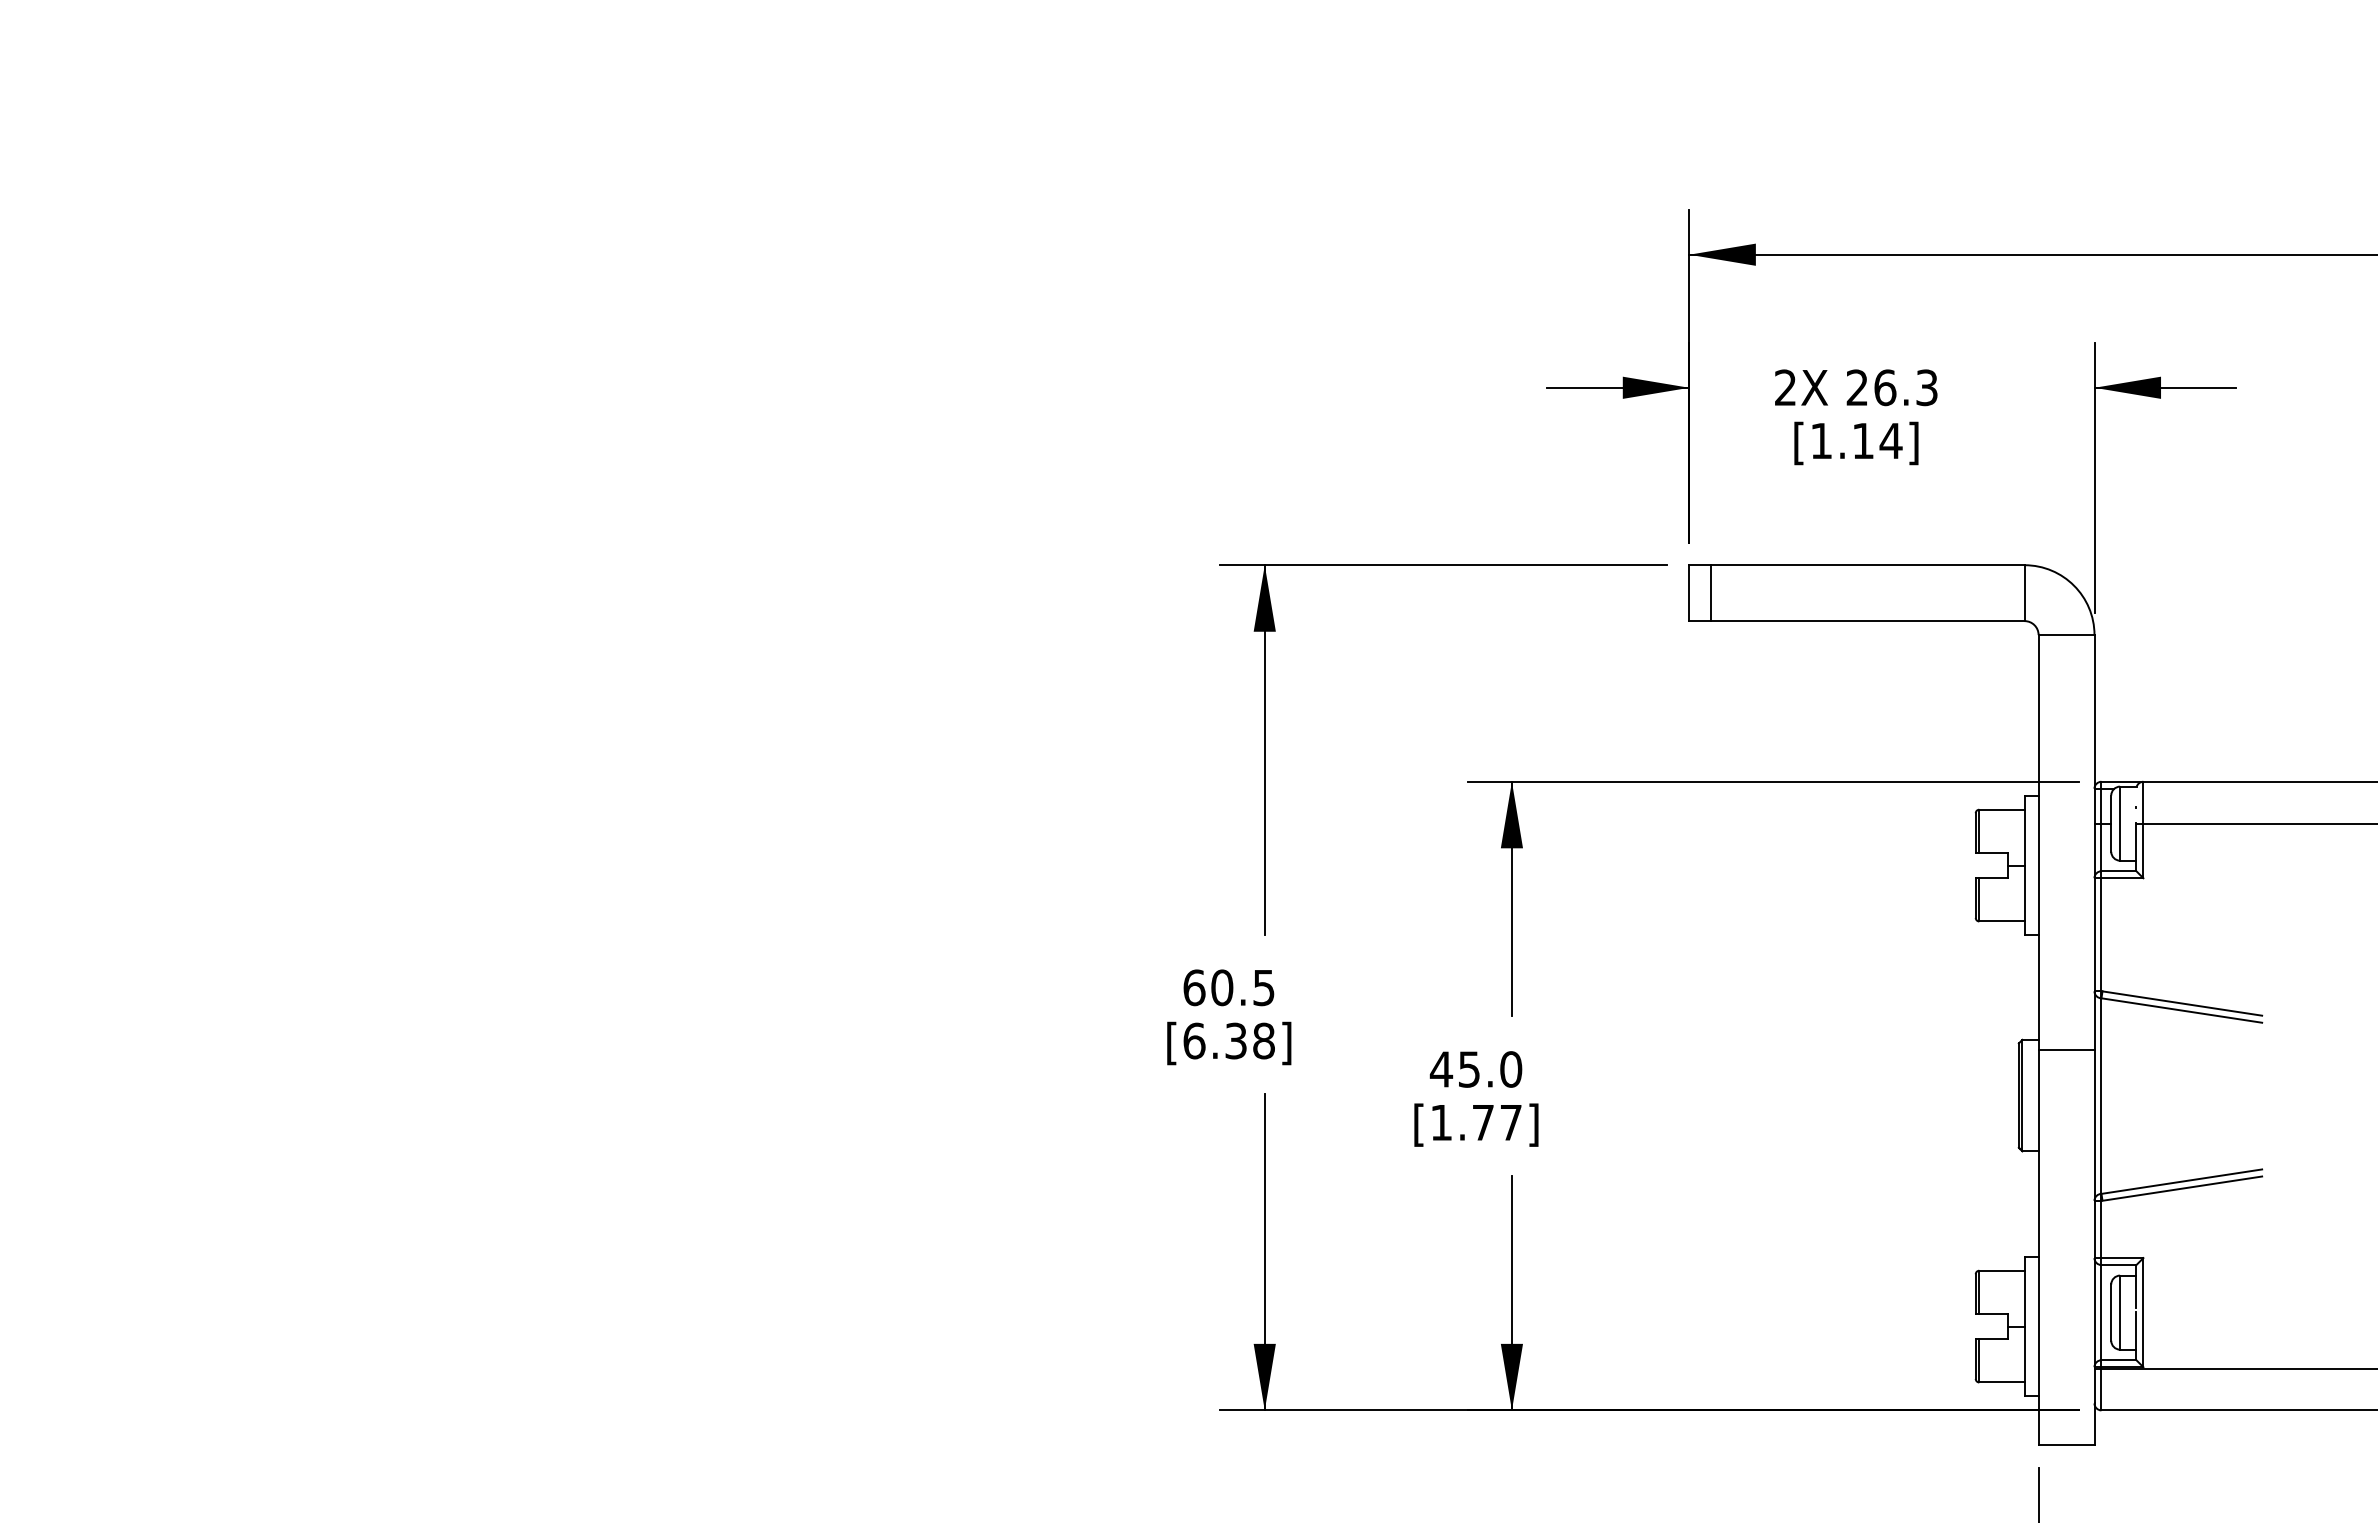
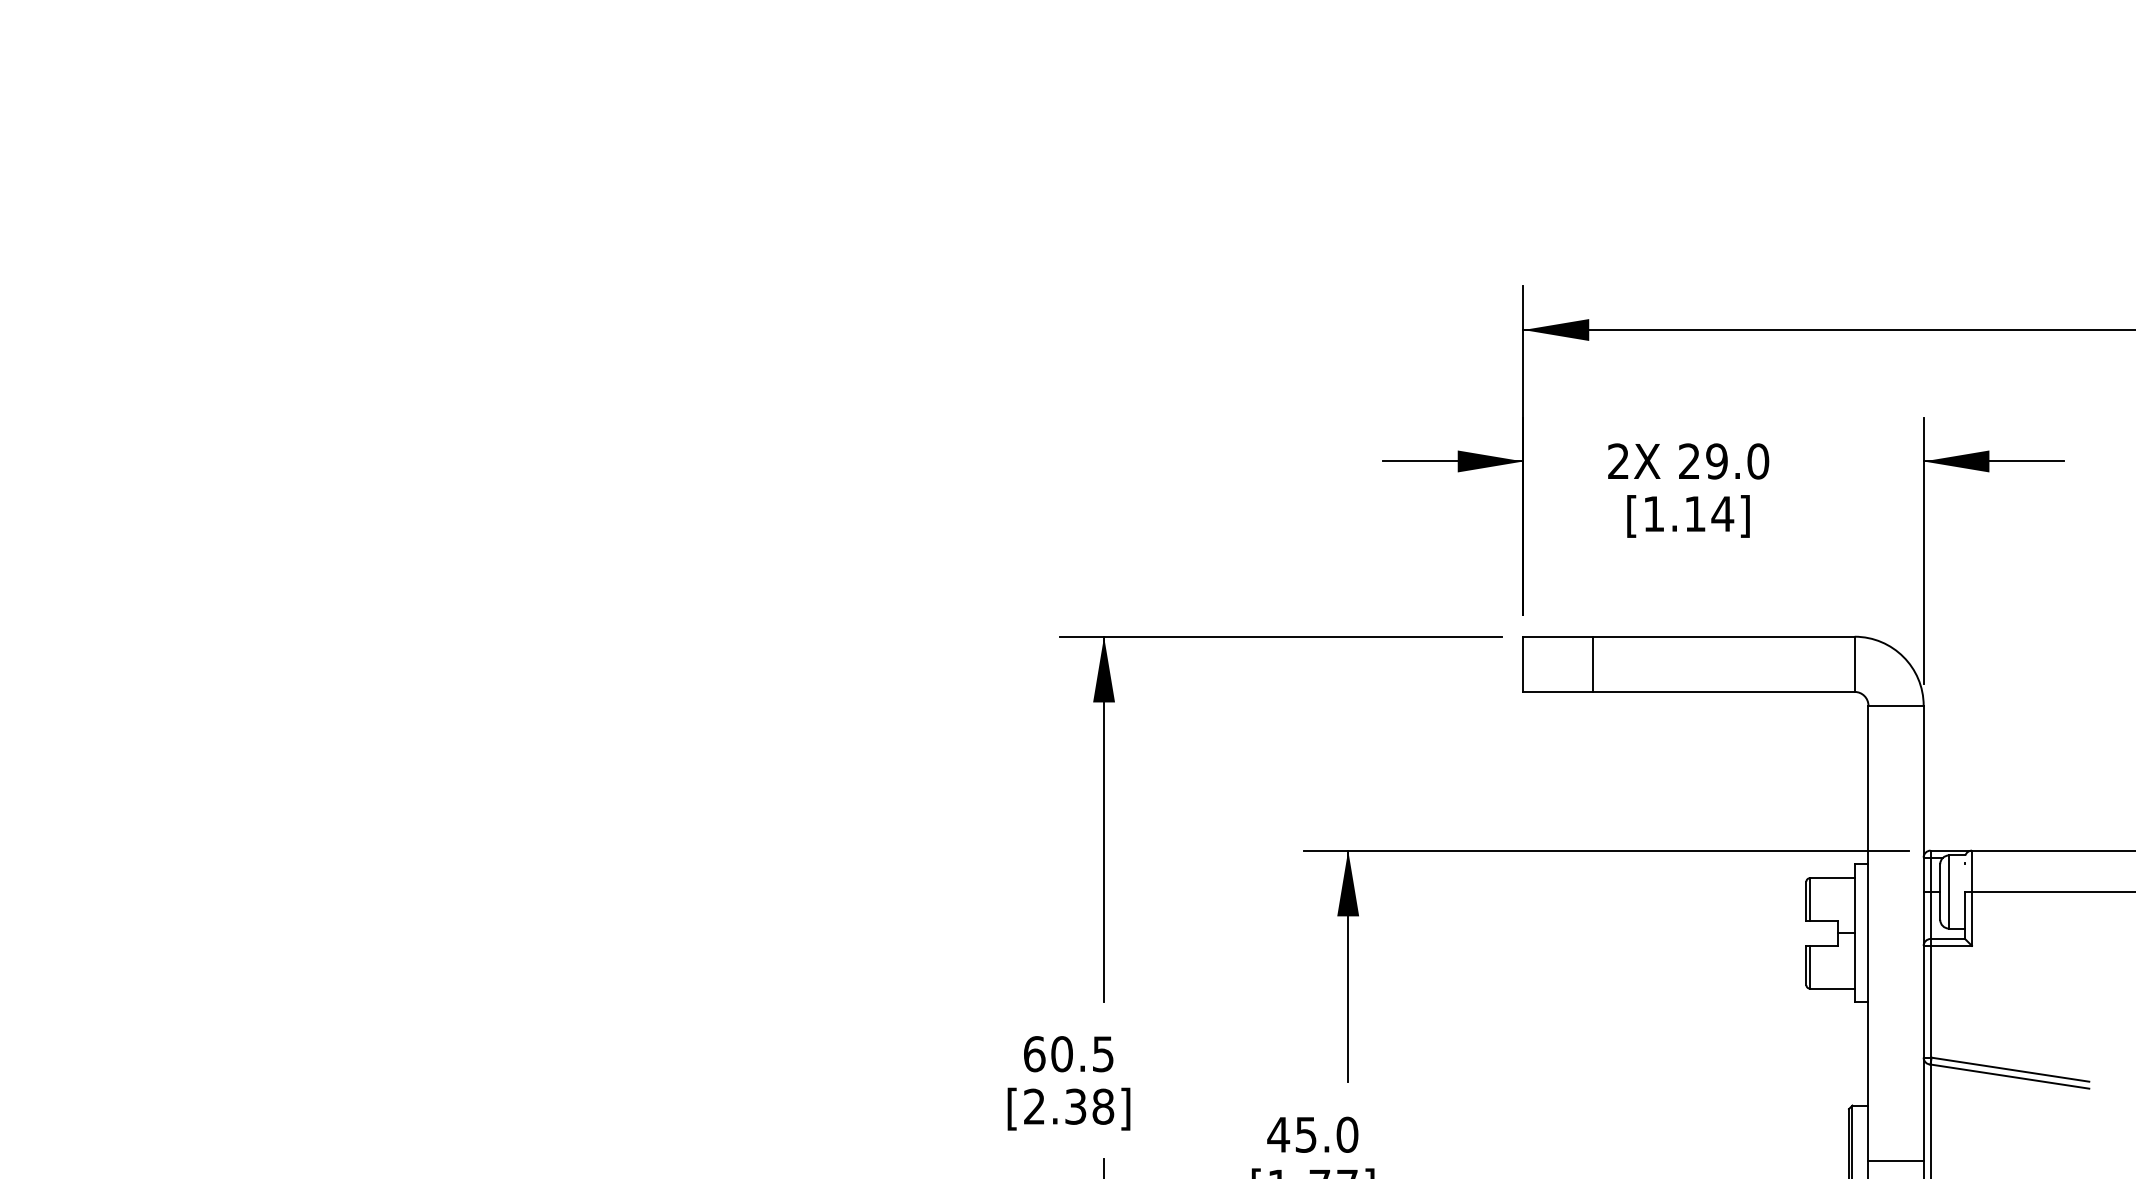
text: (1906, 387) -> (1737, 461), 26.3 -> 29.0
line: (1711, 593) -> (1592, 664), moved
text: (1194, 1040) -> (1034, 1106), [6.38] -> [2.38]
line: (2066, 1050) -> (1896, 1161), moved

